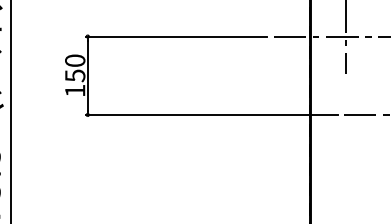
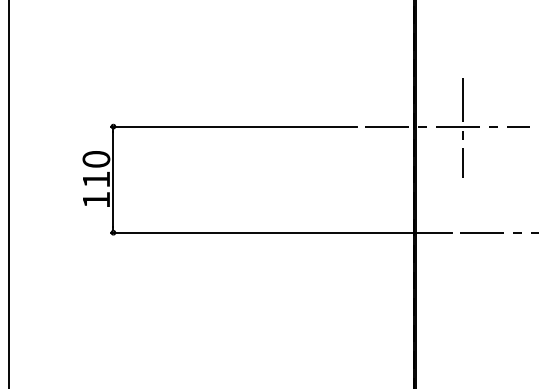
text: (75, 75) -> (96, 179), 150 -> 110

